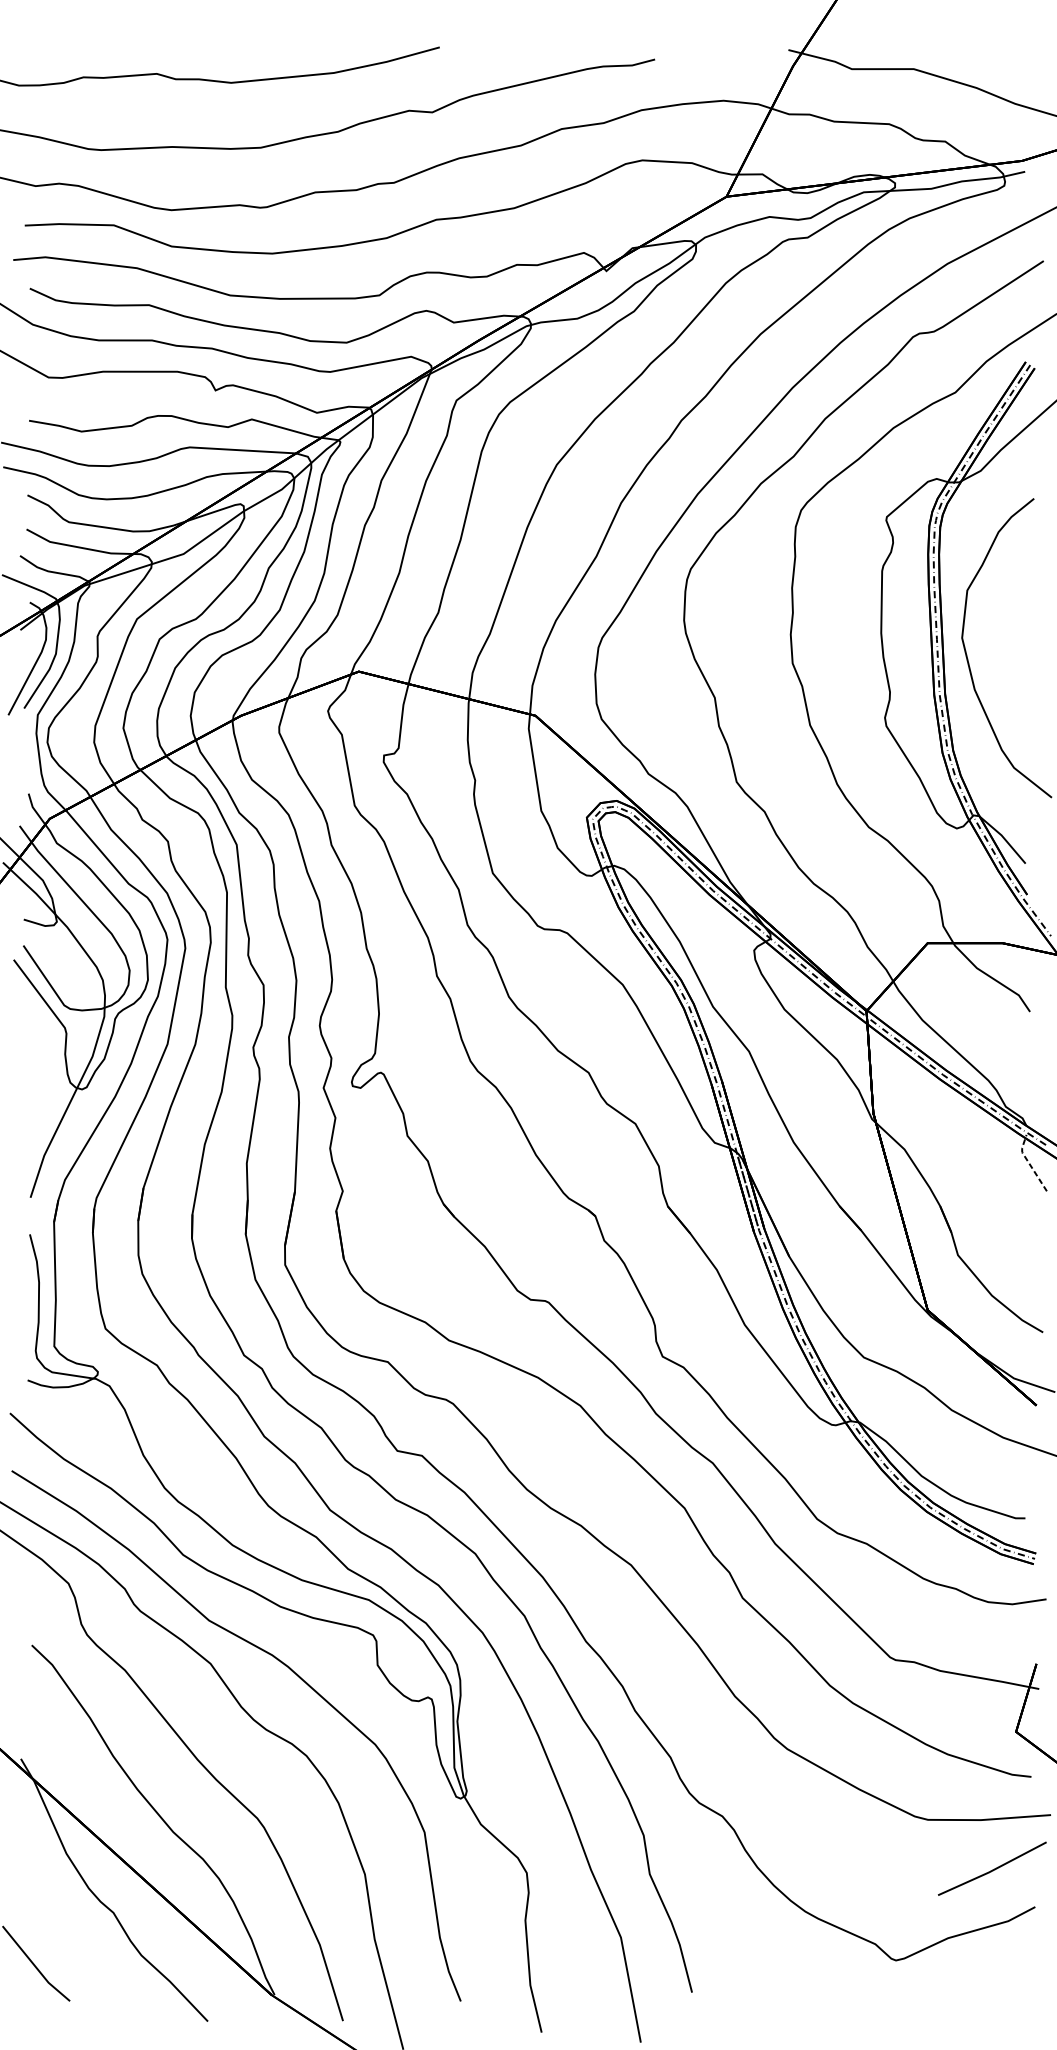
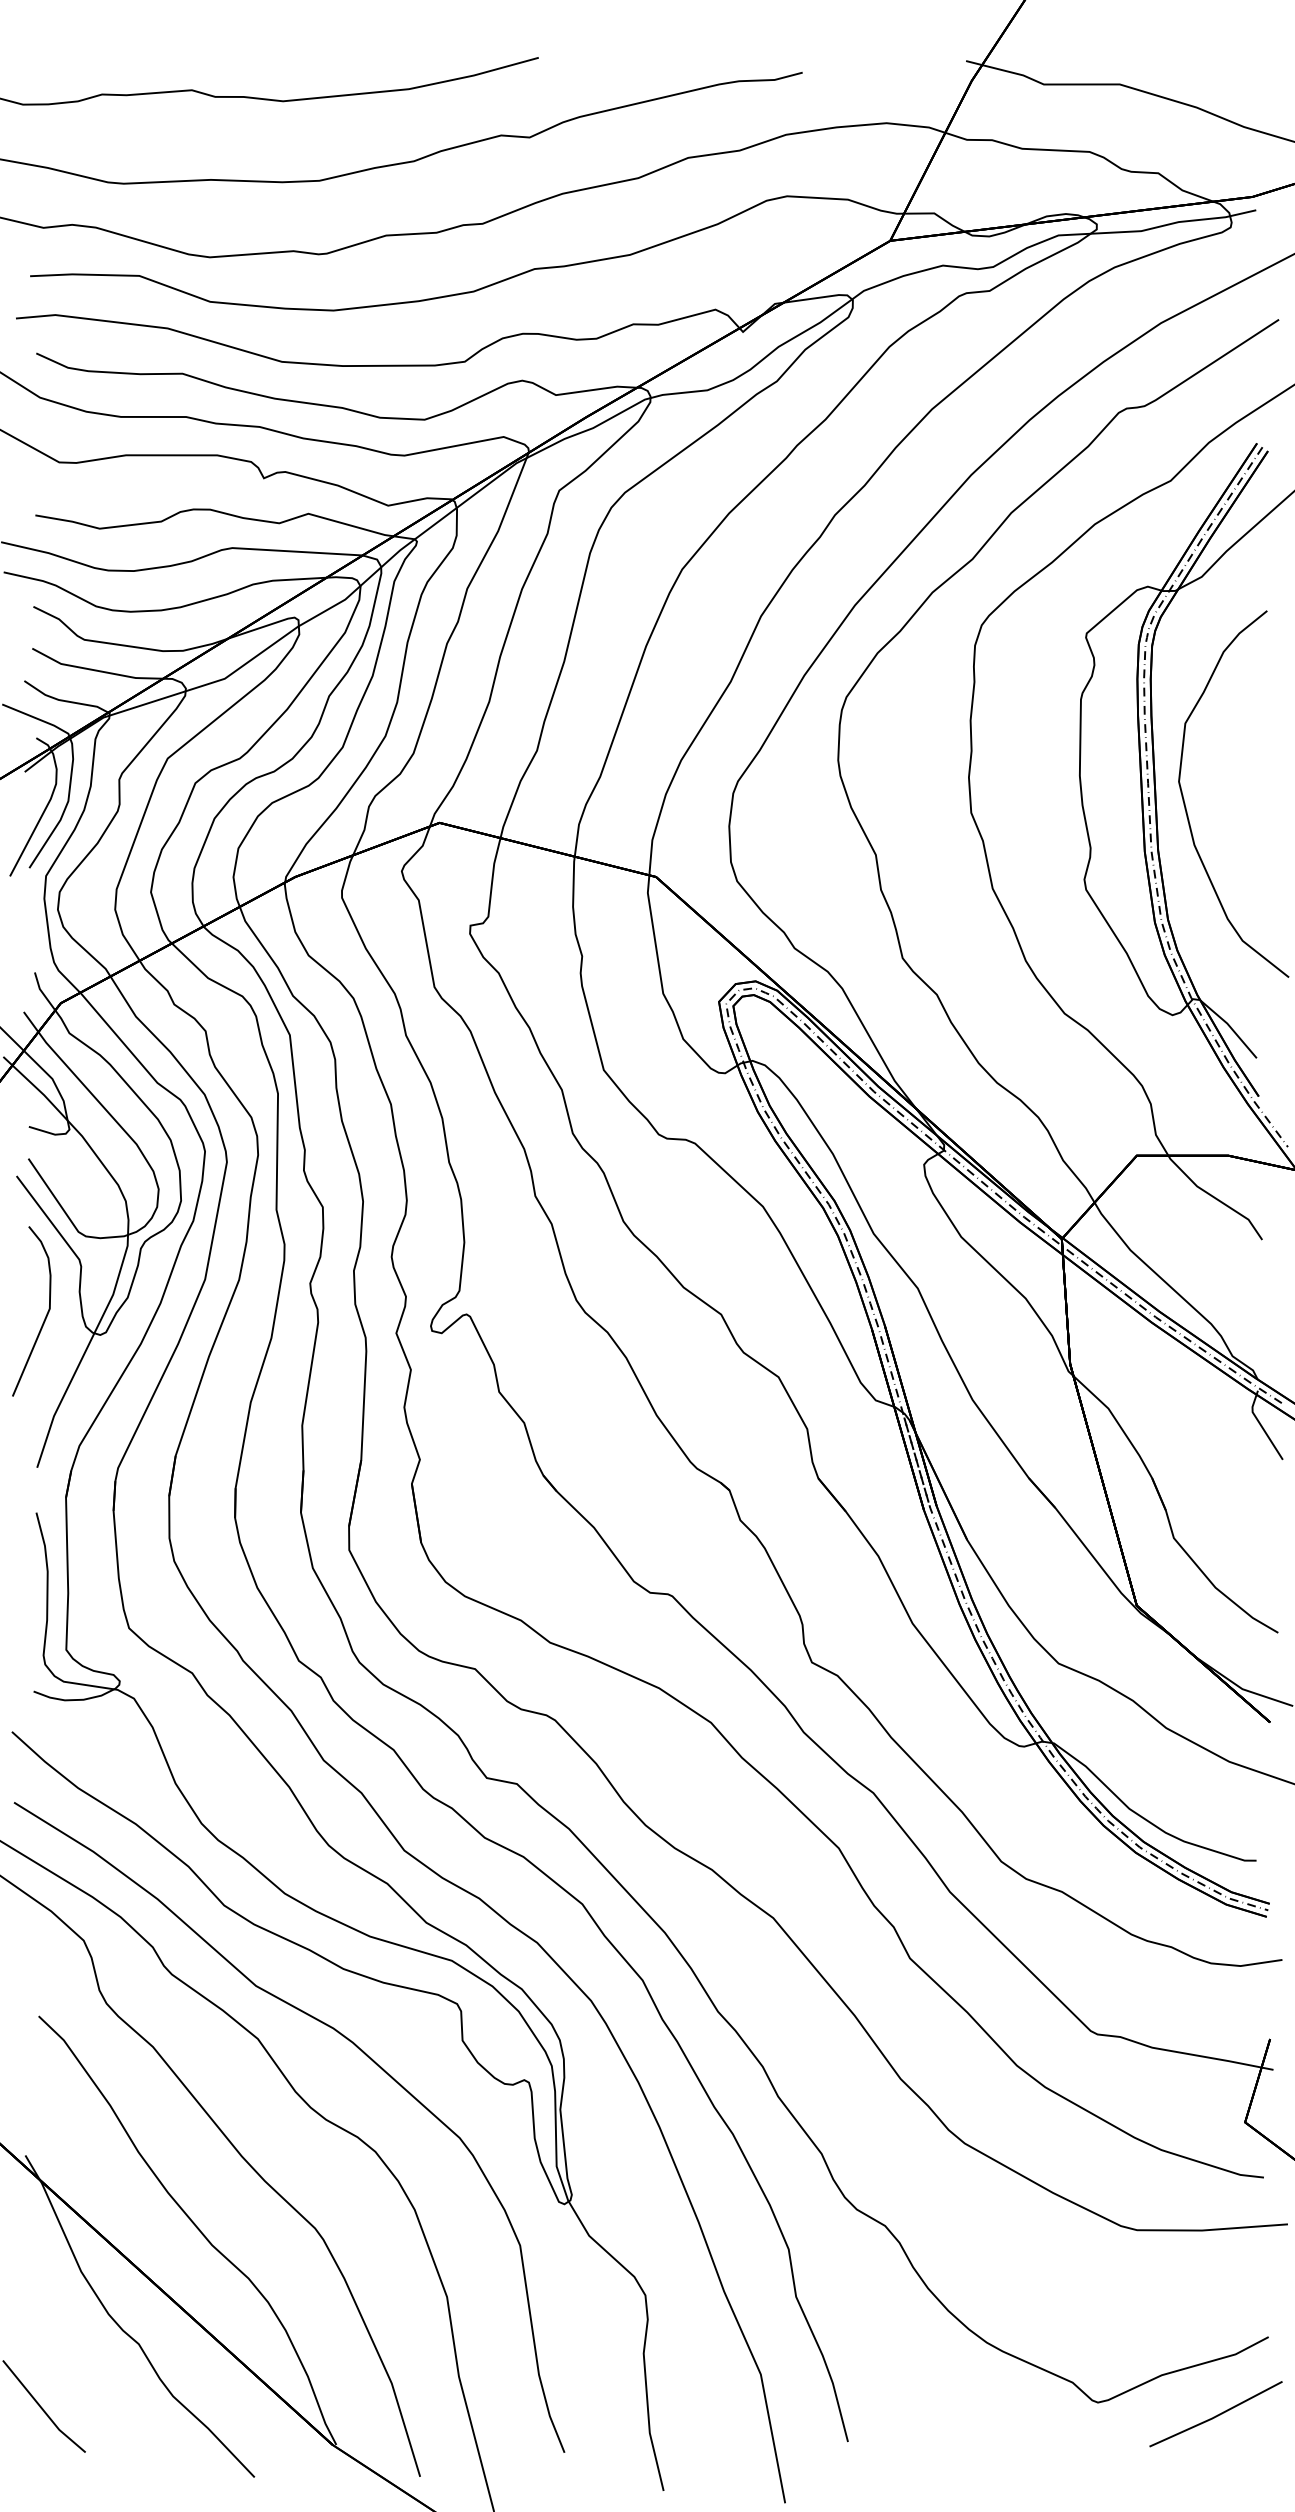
curve: (36, 1075) -> (44, 1318), added
line: (1028, 1162) -> (1260, 1424), dashed -> solid
line: (991, 1869) -> (1215, 2415), moved

